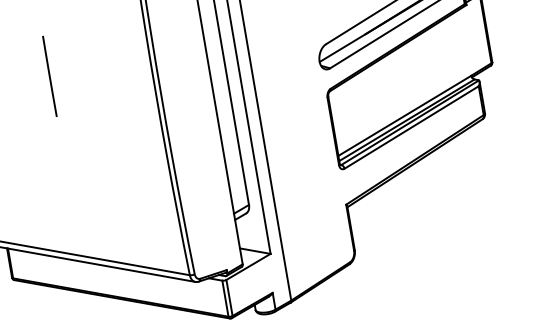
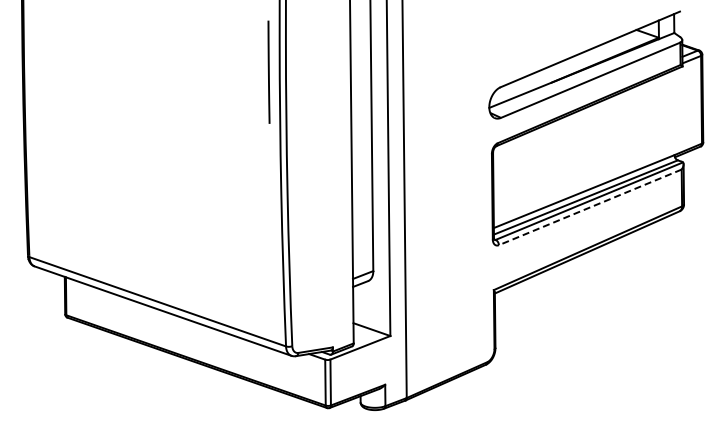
line: (49, 75) -> (268, 71), moved
line: (411, 127) -> (590, 207), solid -> dashed

